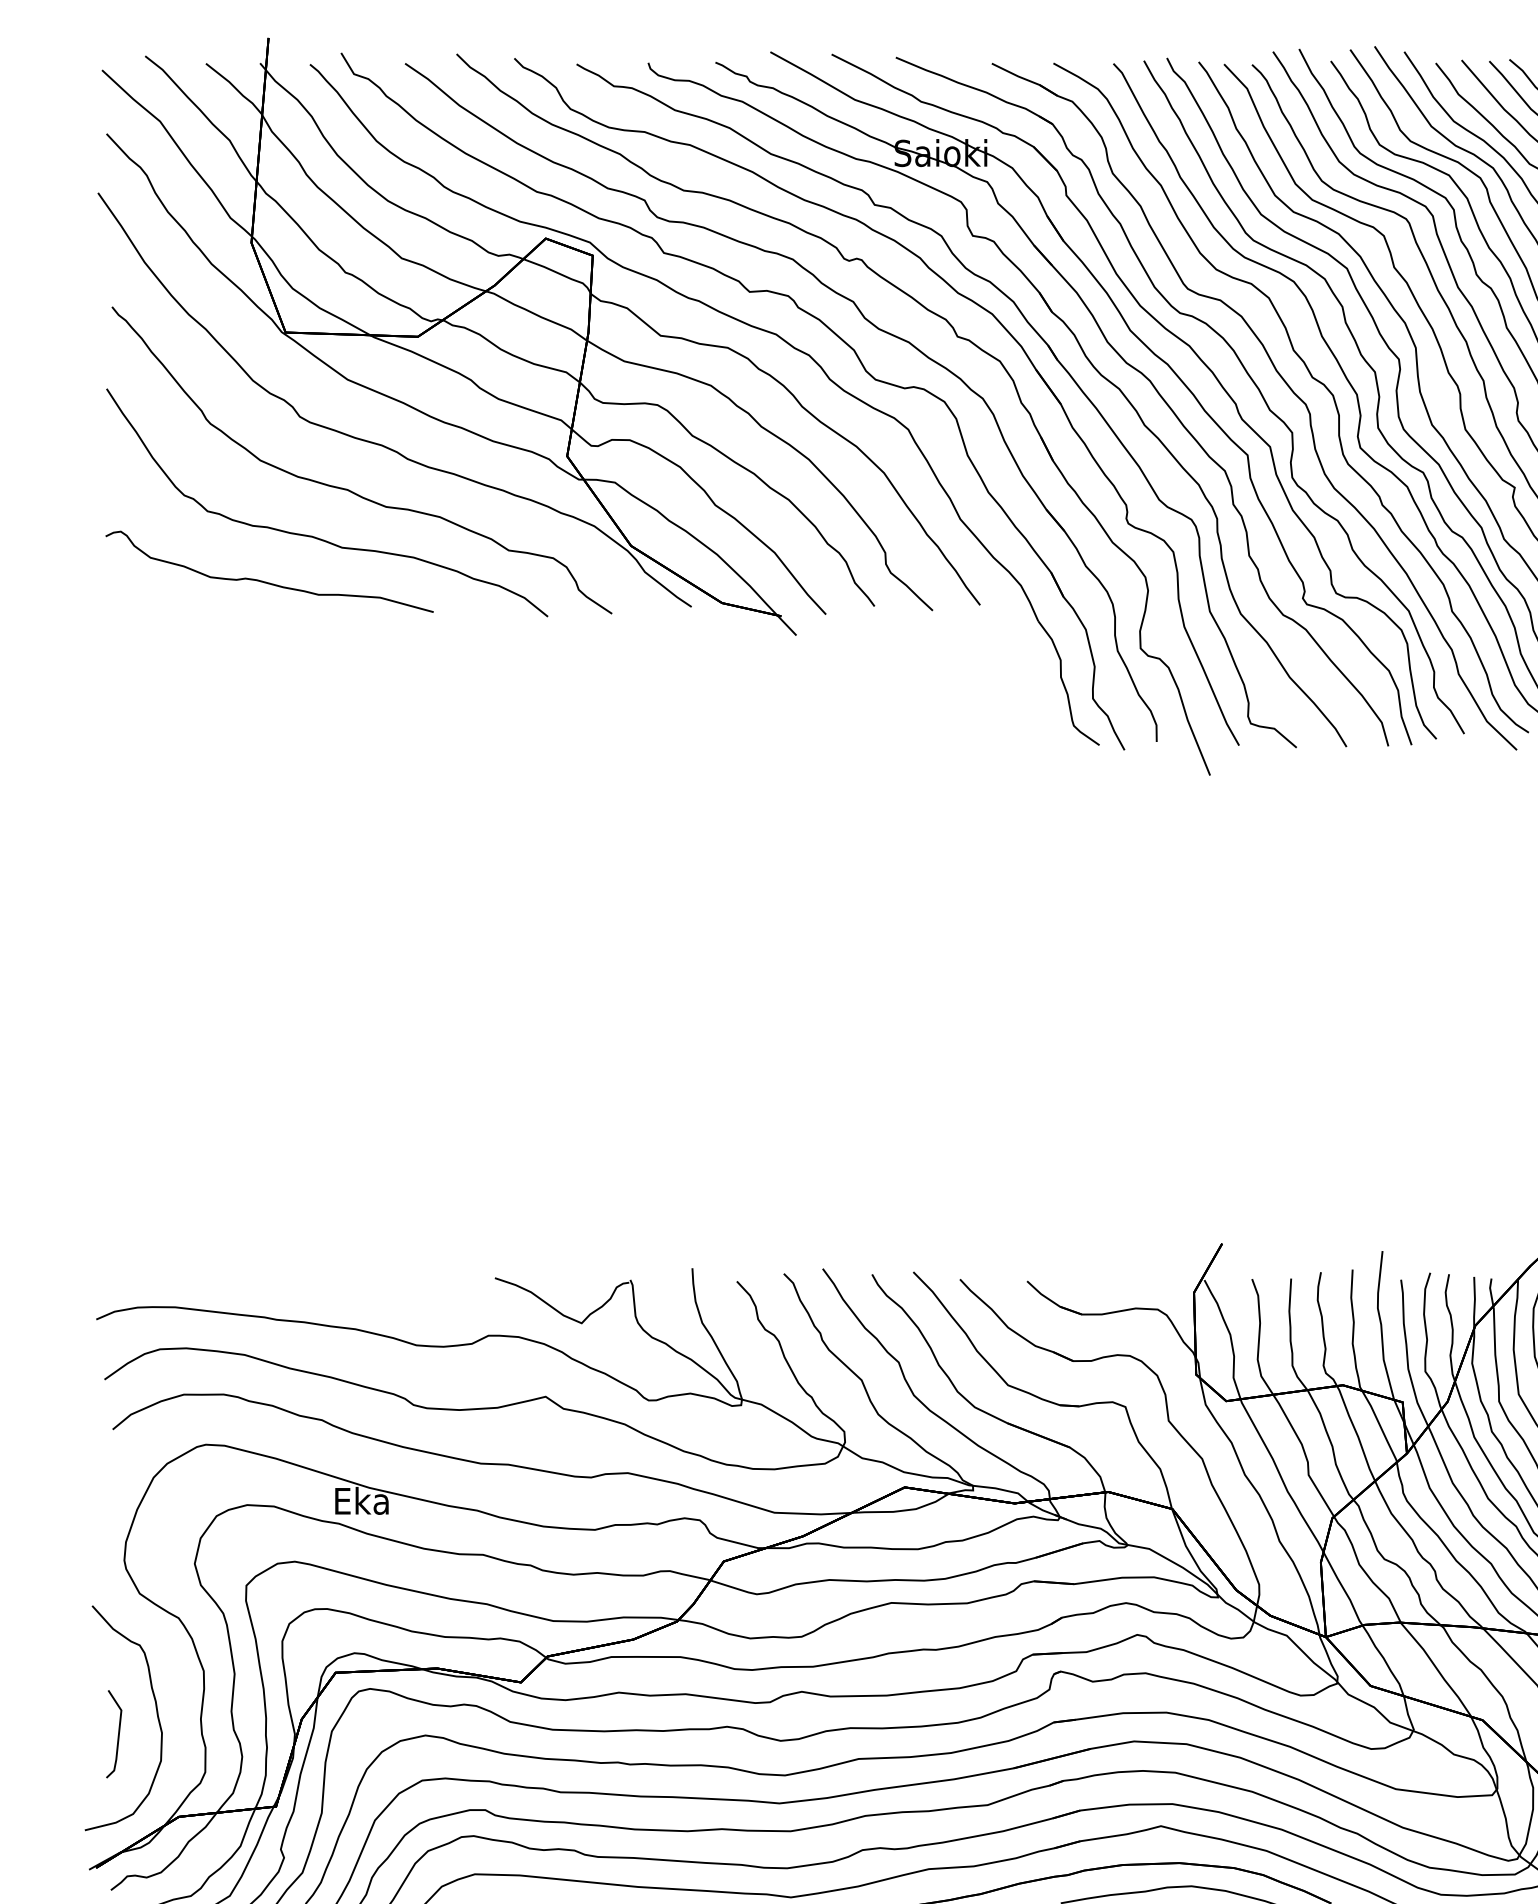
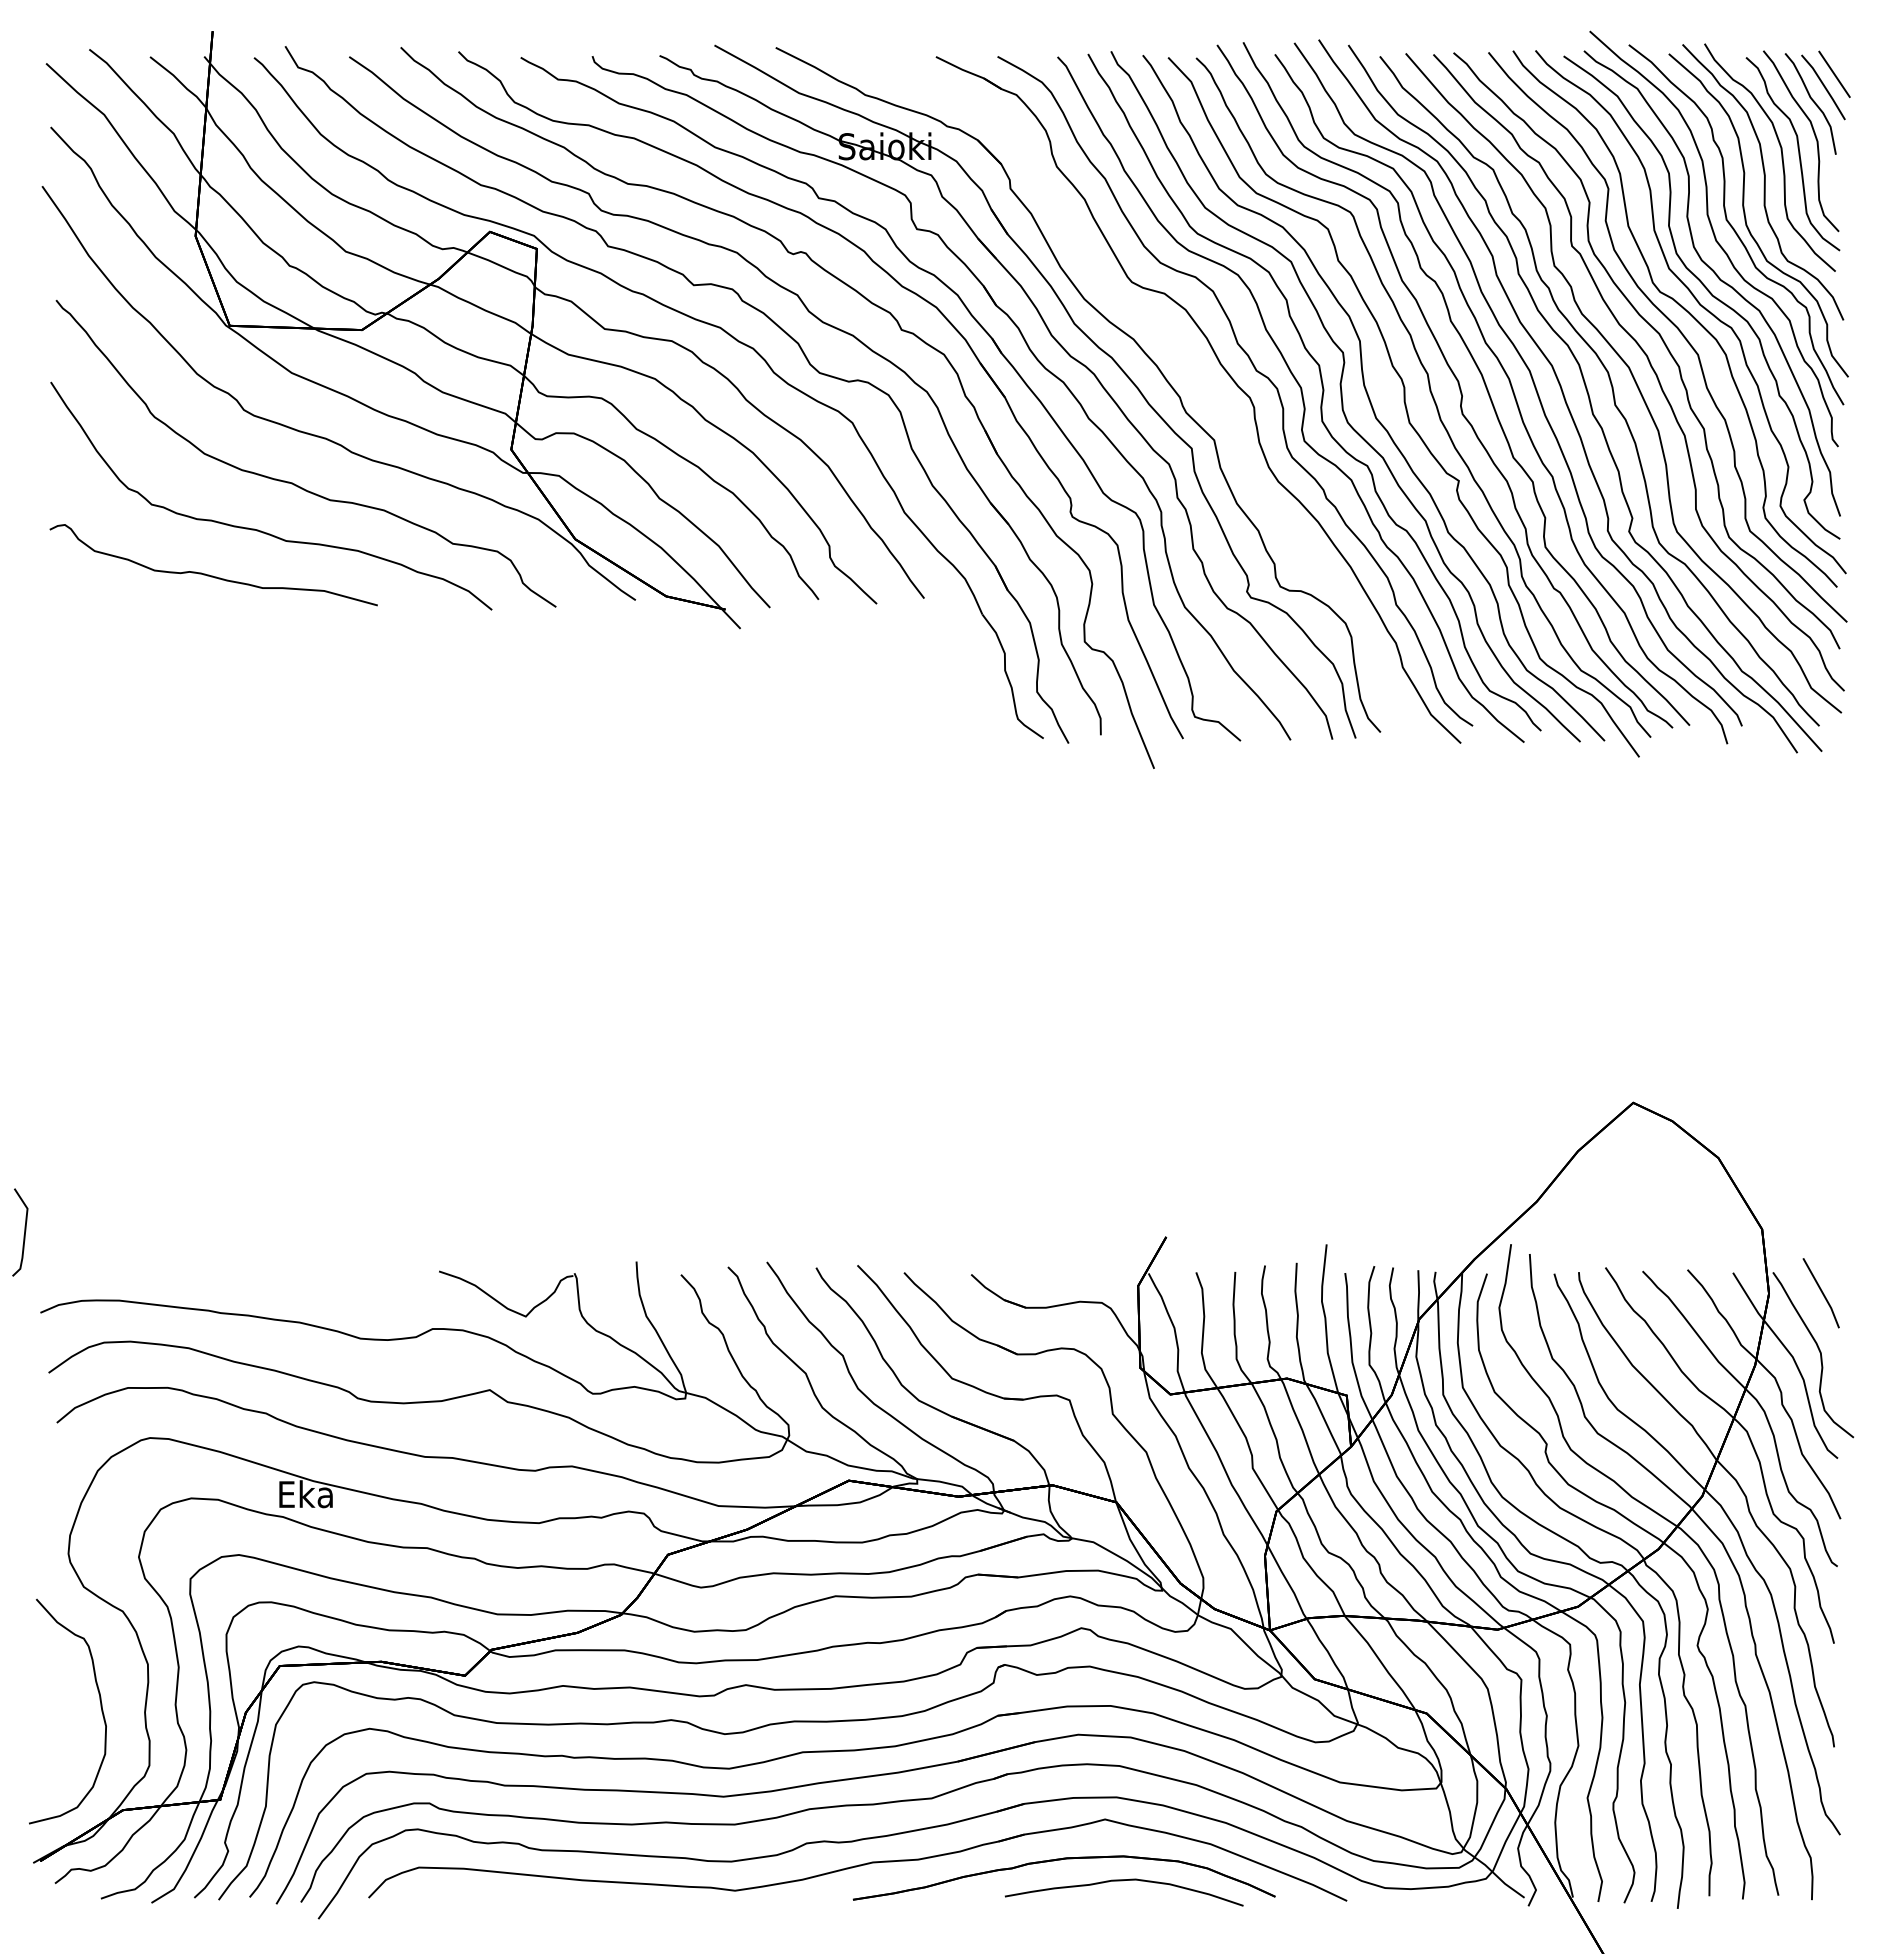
part: (1239, 362) -> (1183, 355), removed
line: (118, 1734) -> (24, 1232), moved

